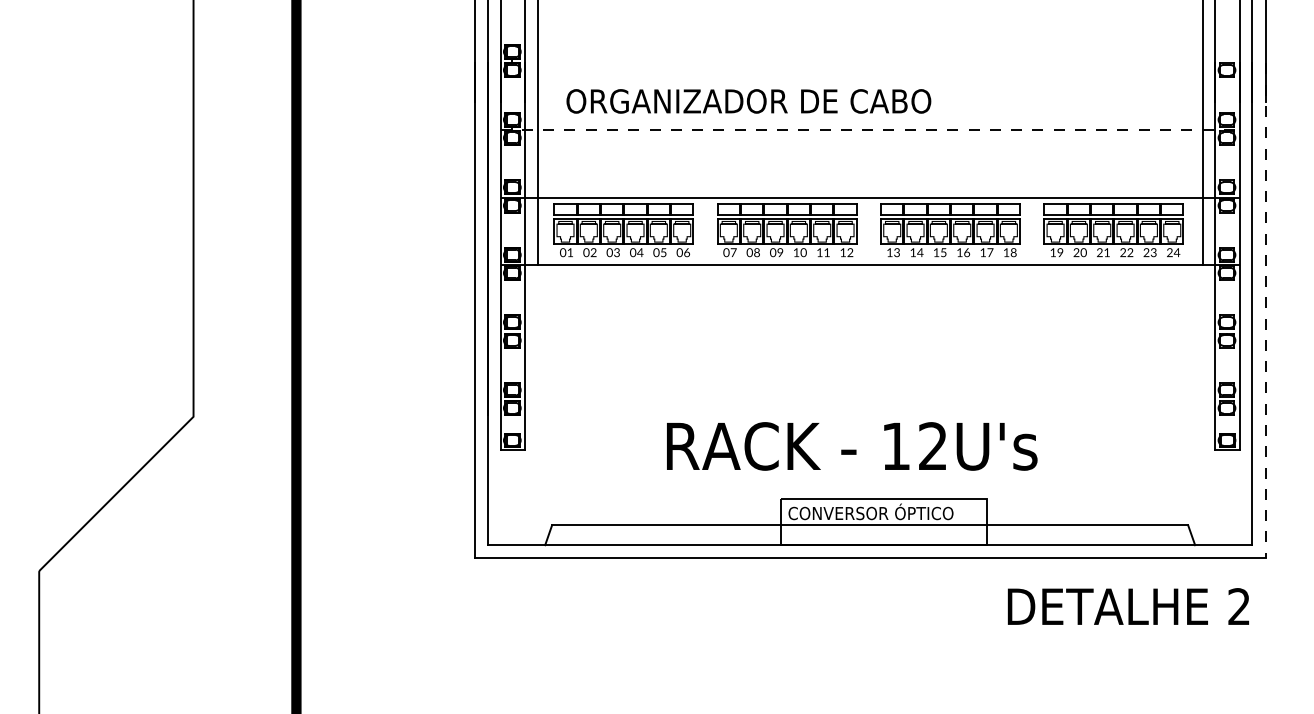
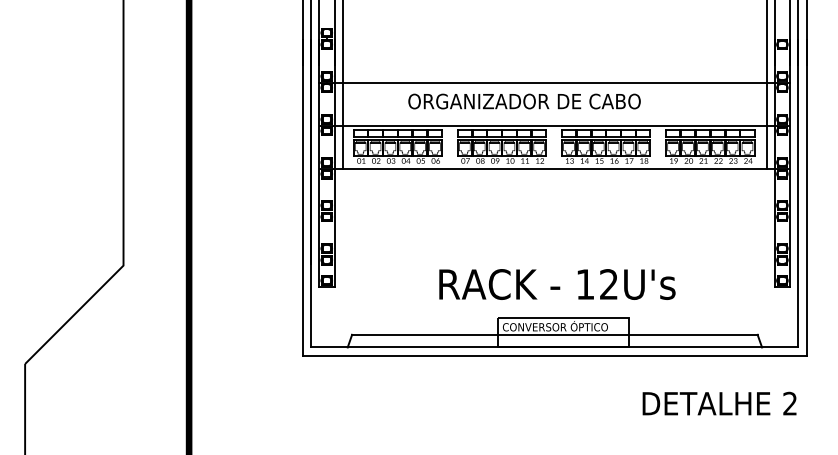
text: (748, 101) -> (524, 101), moved
line: (869, 129) -> (554, 82), dashed -> solid
line: (1264, 309) -> (806, 197), dashed -> solid
text: (852, 446) -> (557, 284), moved
text: (1128, 606) -> (719, 403), moved

